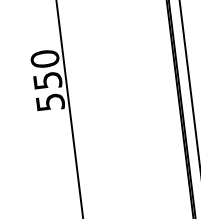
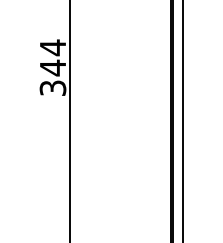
text: (47, 80) -> (52, 67), 550 -> 344

